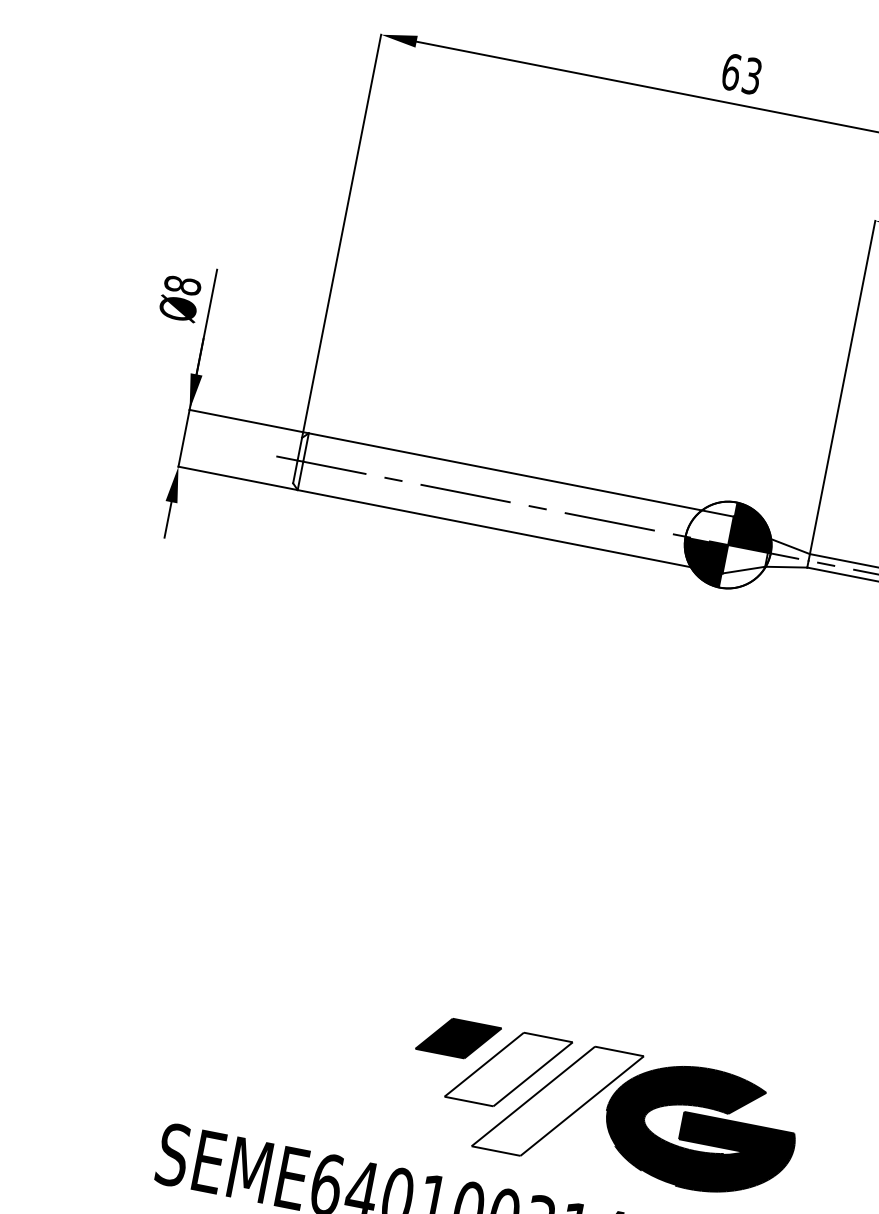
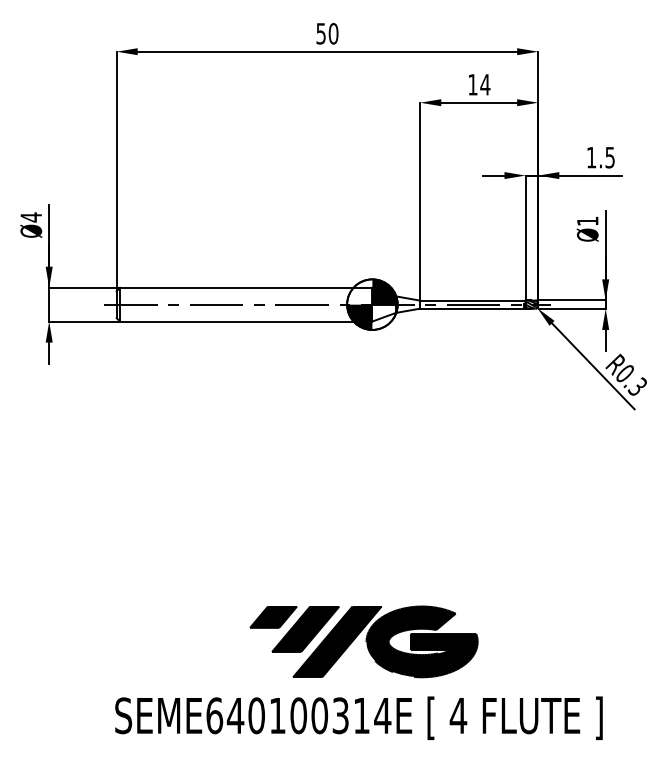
text: (742, 73) -> (327, 33), 63 -> 50
text: (183, 285) -> (31, 217), Ø8 -> Ø4
fill: (508, 1069) -> (305, 629), added
fill: (558, 1100) -> (337, 641), added

